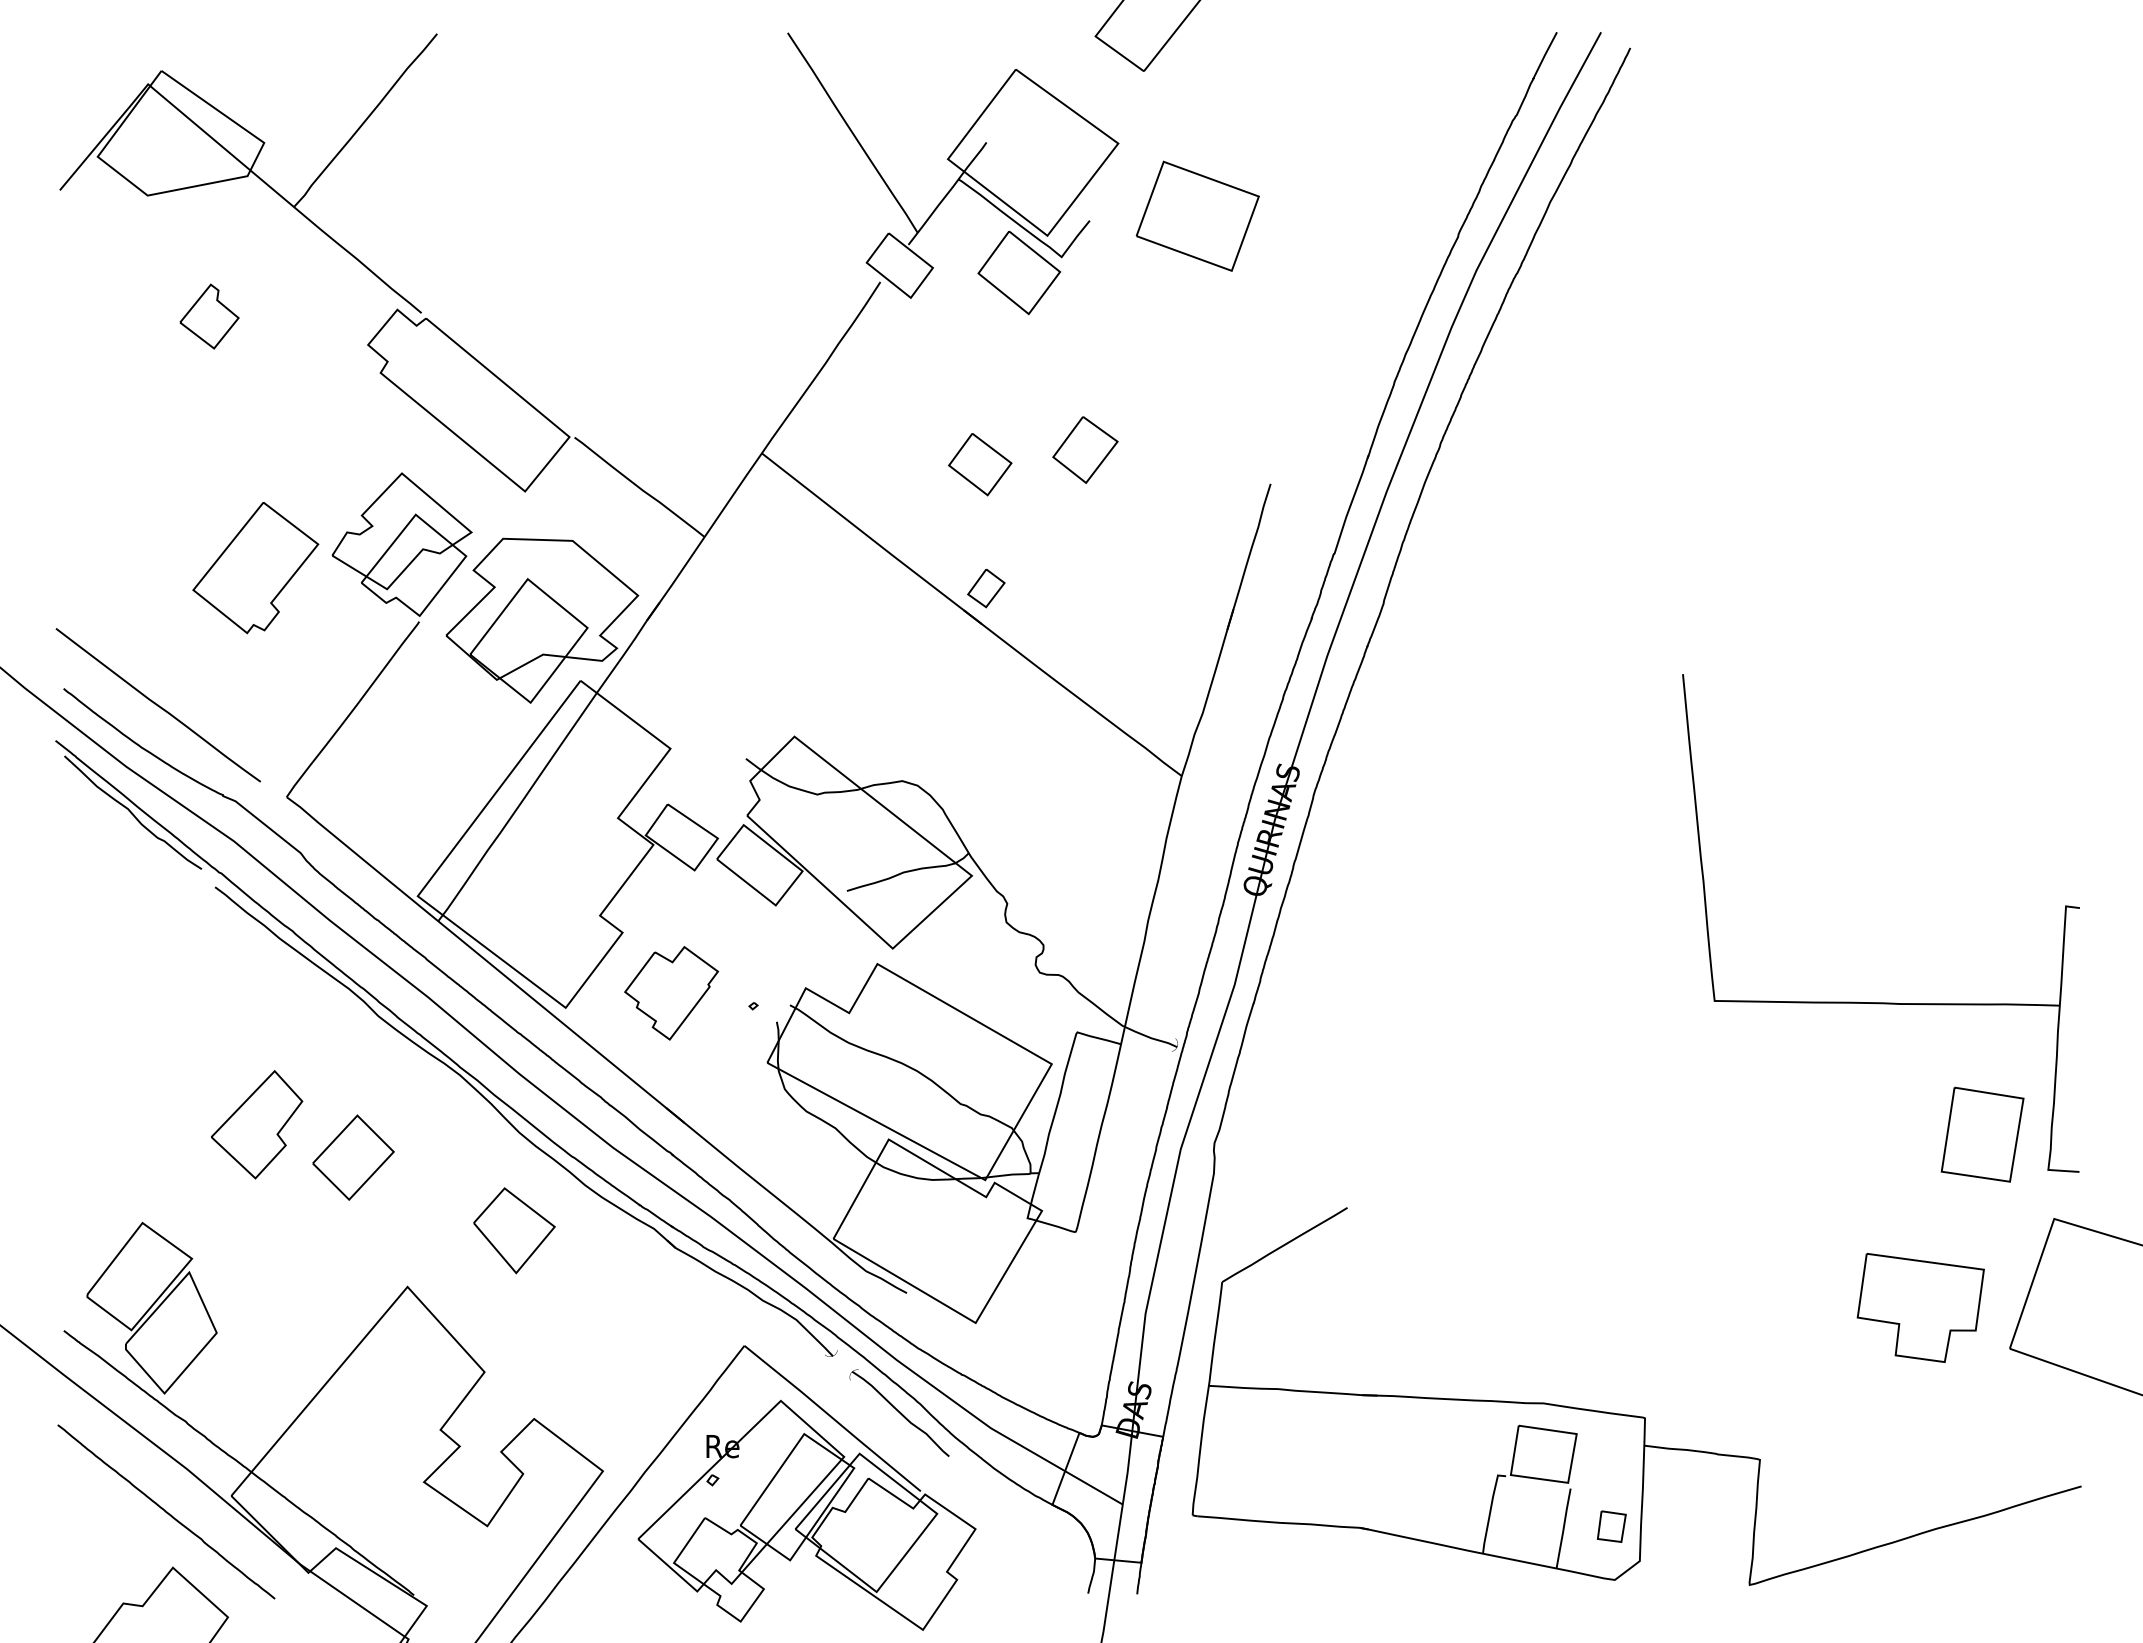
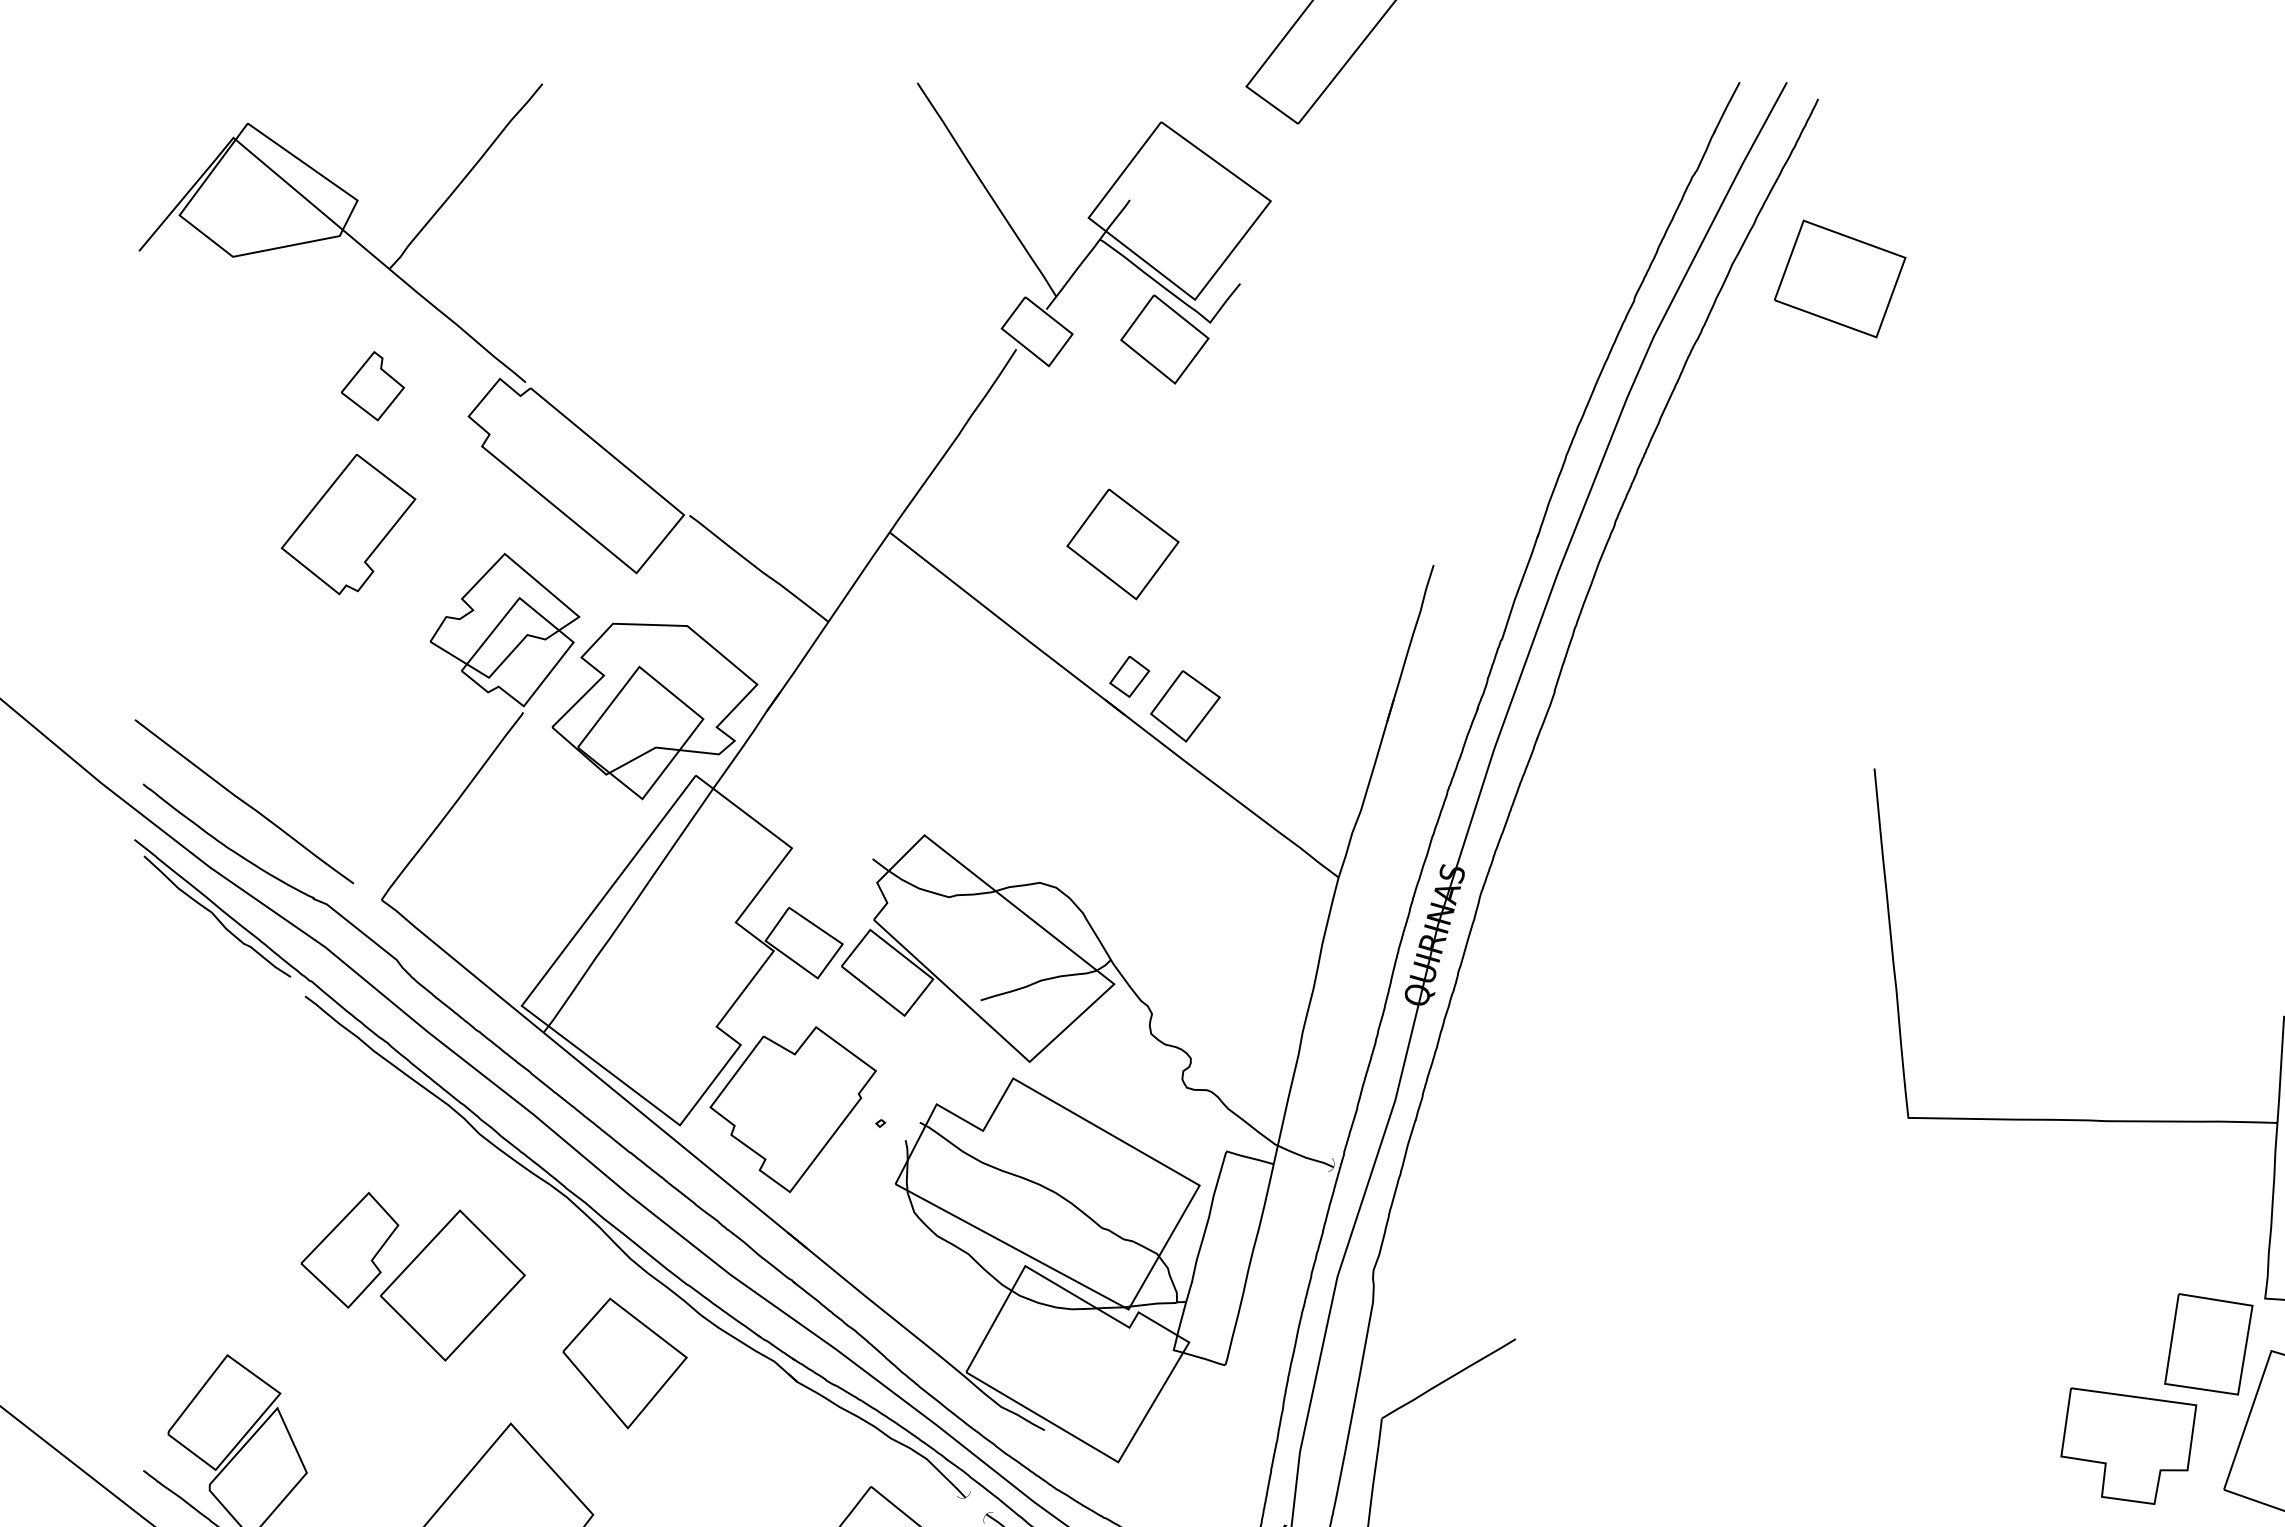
part: (1197, 215) -> (1839, 278), moved
part: (209, 316) -> (372, 386), moved
part: (1085, 449) -> (1185, 705), moved
part: (980, 464) -> (1123, 544), size x1.67
part: (255, 568) -> (348, 525), moved
part: (671, 993) -> (793, 1109), size x1.67
part: (1982, 1134) -> (2208, 1344), moved
part: (353, 1157) -> (453, 1285), size x1.67
part: (514, 1230) -> (625, 1363), size x1.43

